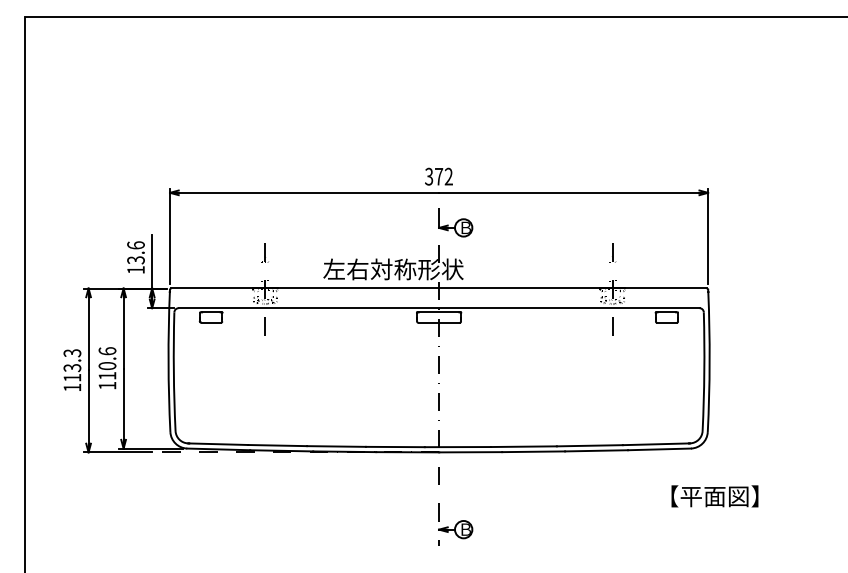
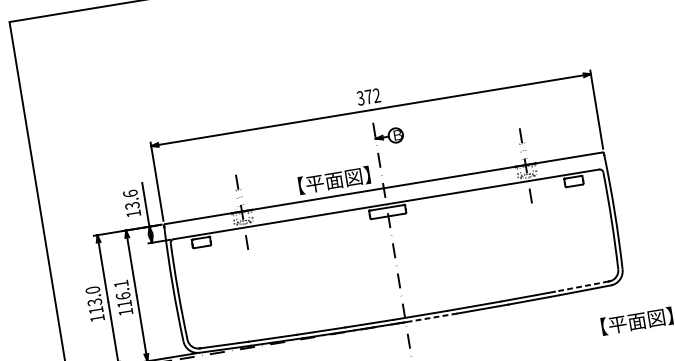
text: (393, 269) -> (344, 178), 左右対称形状 -> 【平面図】
text: (72, 353) -> (93, 290), 113.3 -> 113.0
text: (107, 358) -> (122, 289), 110.6 -> 116.1
line: (655, 444) -> (581, 286), solid -> dashed
line: (470, 452) -> (431, 318), solid -> dashed

